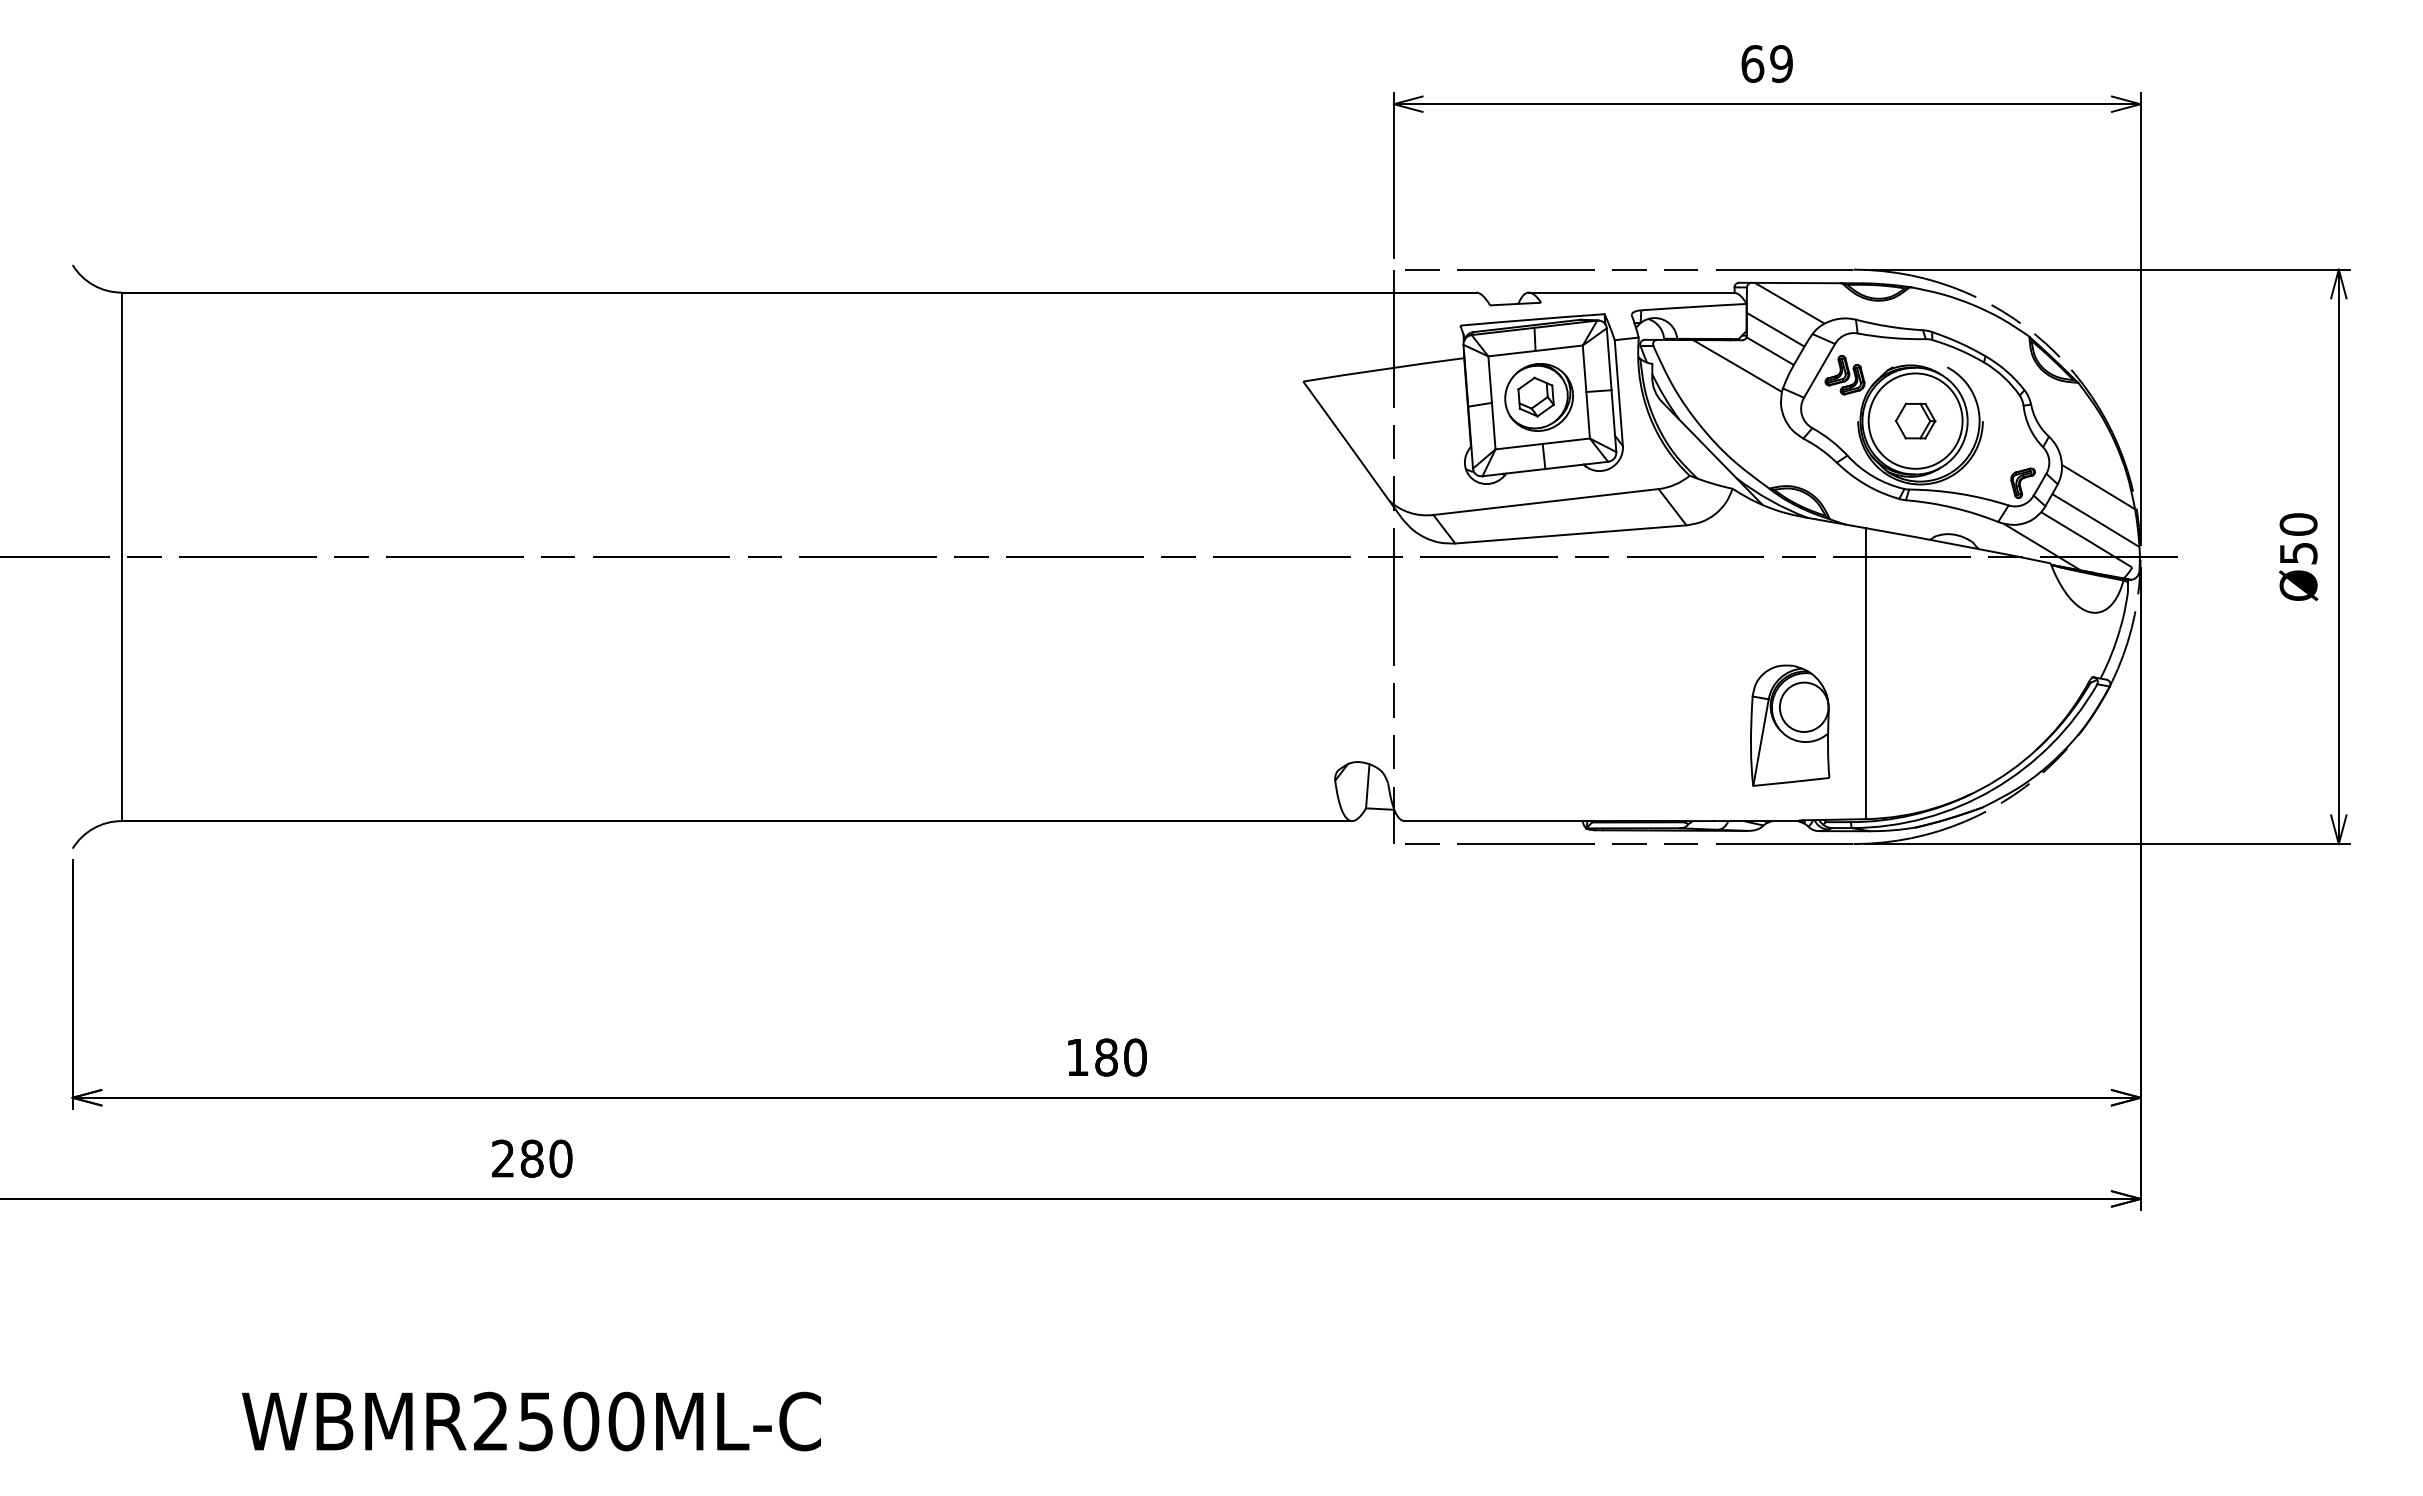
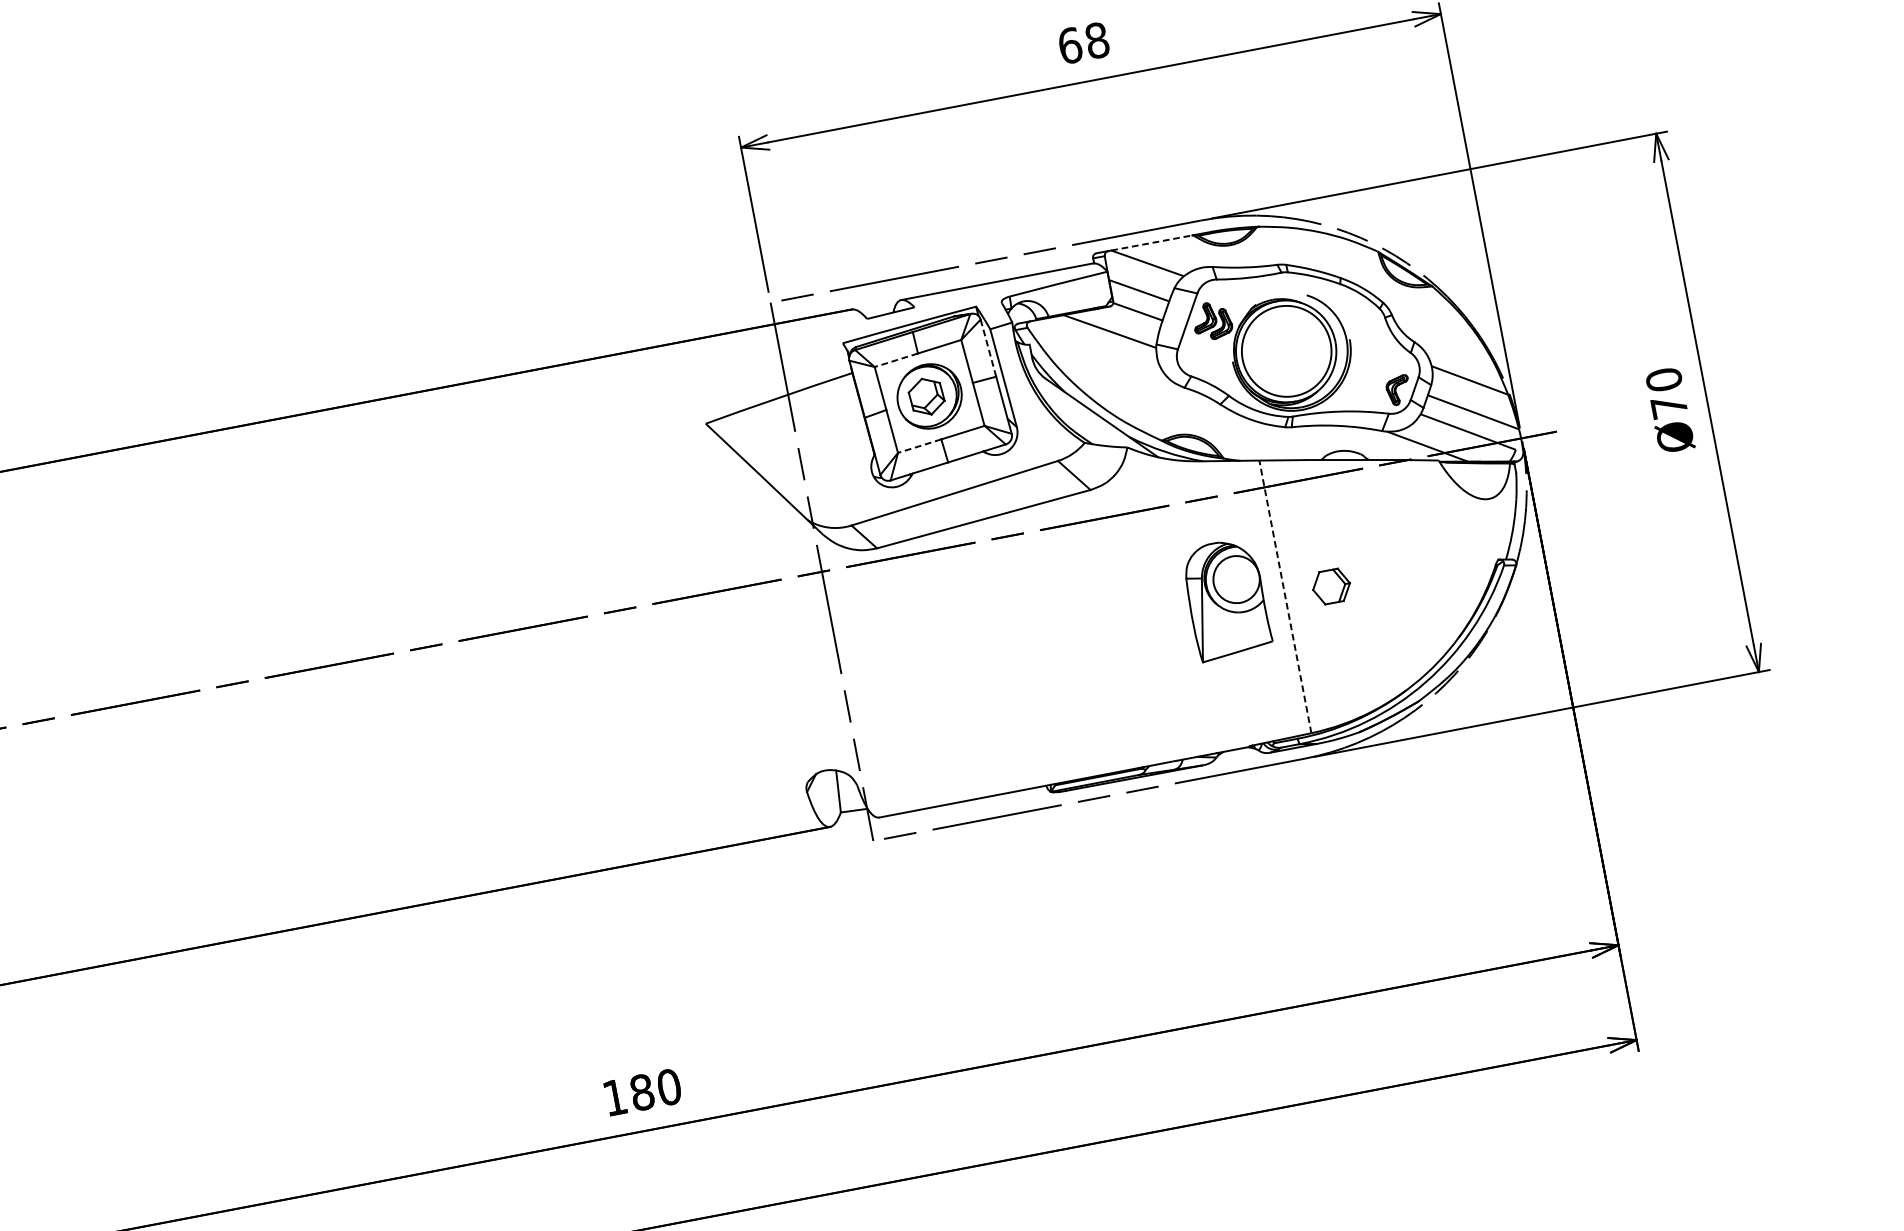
text: (1781, 63) -> (1097, 40), 69 -> 68
line: (1798, 283) -> (1152, 243), solid -> dashed
line: (1511, 353) -> (895, 360), solid -> dashed
line: (1609, 358) -> (988, 347), solid -> dashed
part: (1915, 420) -> (1331, 586), moved
line: (1519, 446) -> (919, 445), solid -> dashed
text: (2298, 553) -> (1669, 406), Ø50 -> Ø70
line: (1866, 673) -> (1285, 596), solid -> dashed
part: (1790, 725) -> (1226, 599), moved

